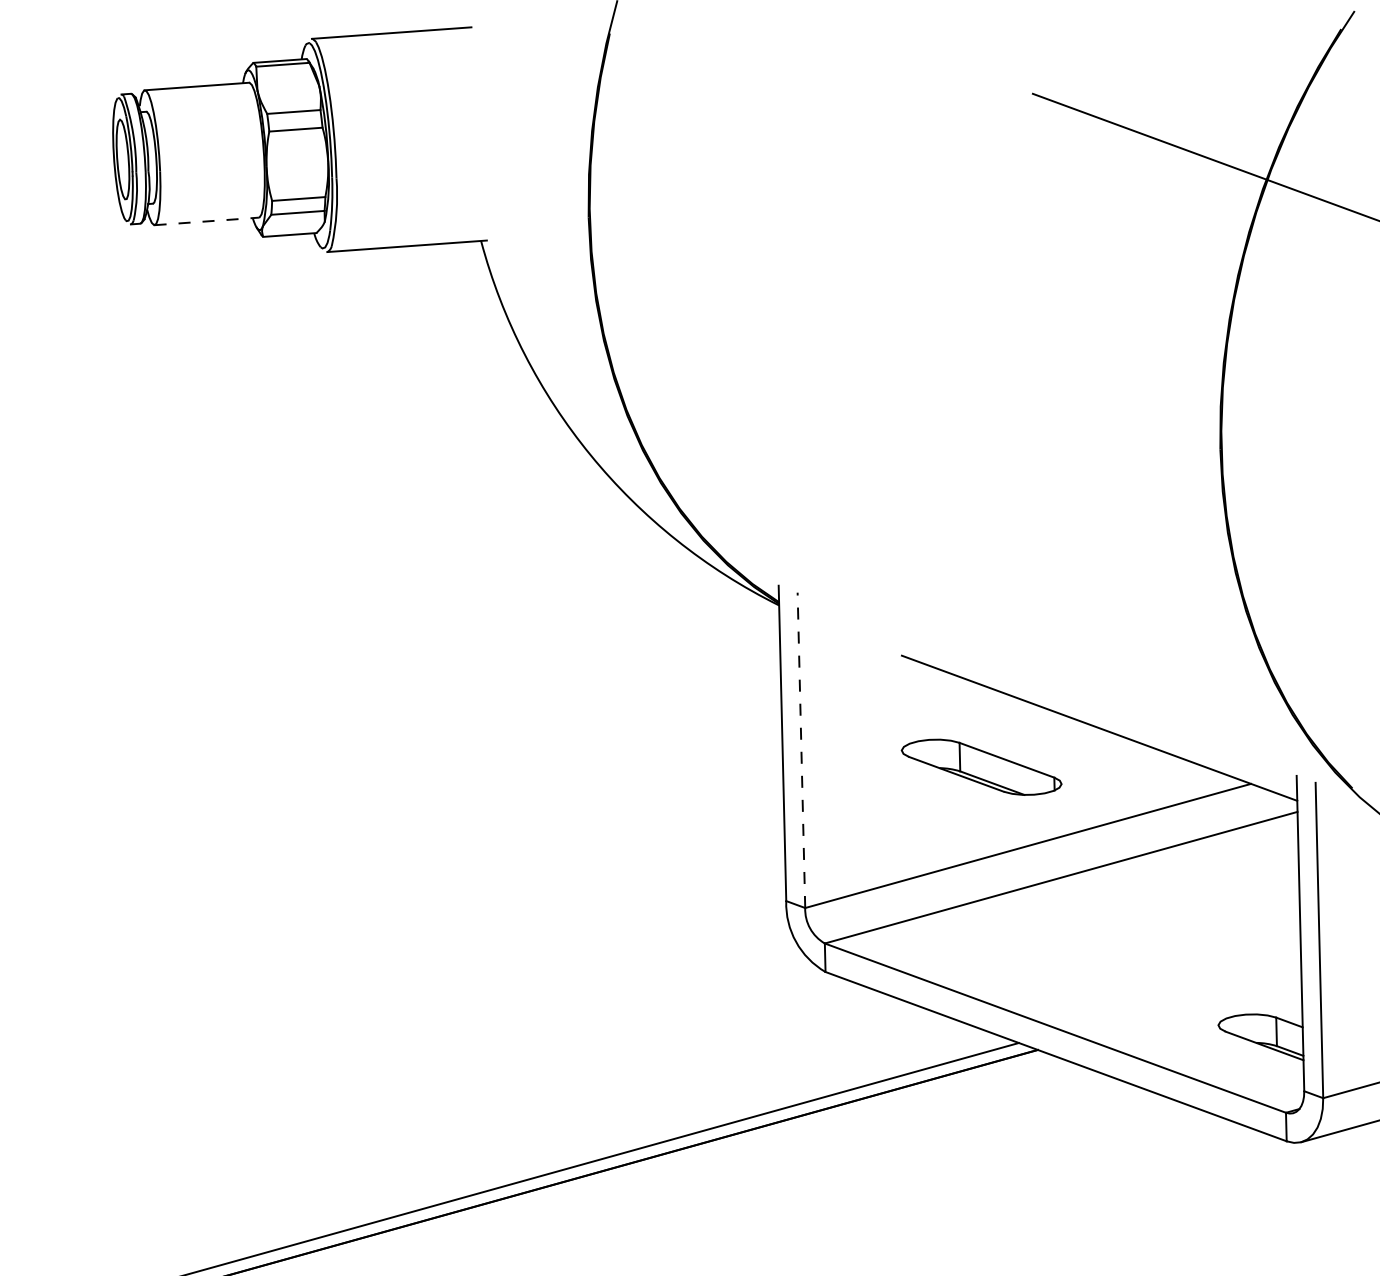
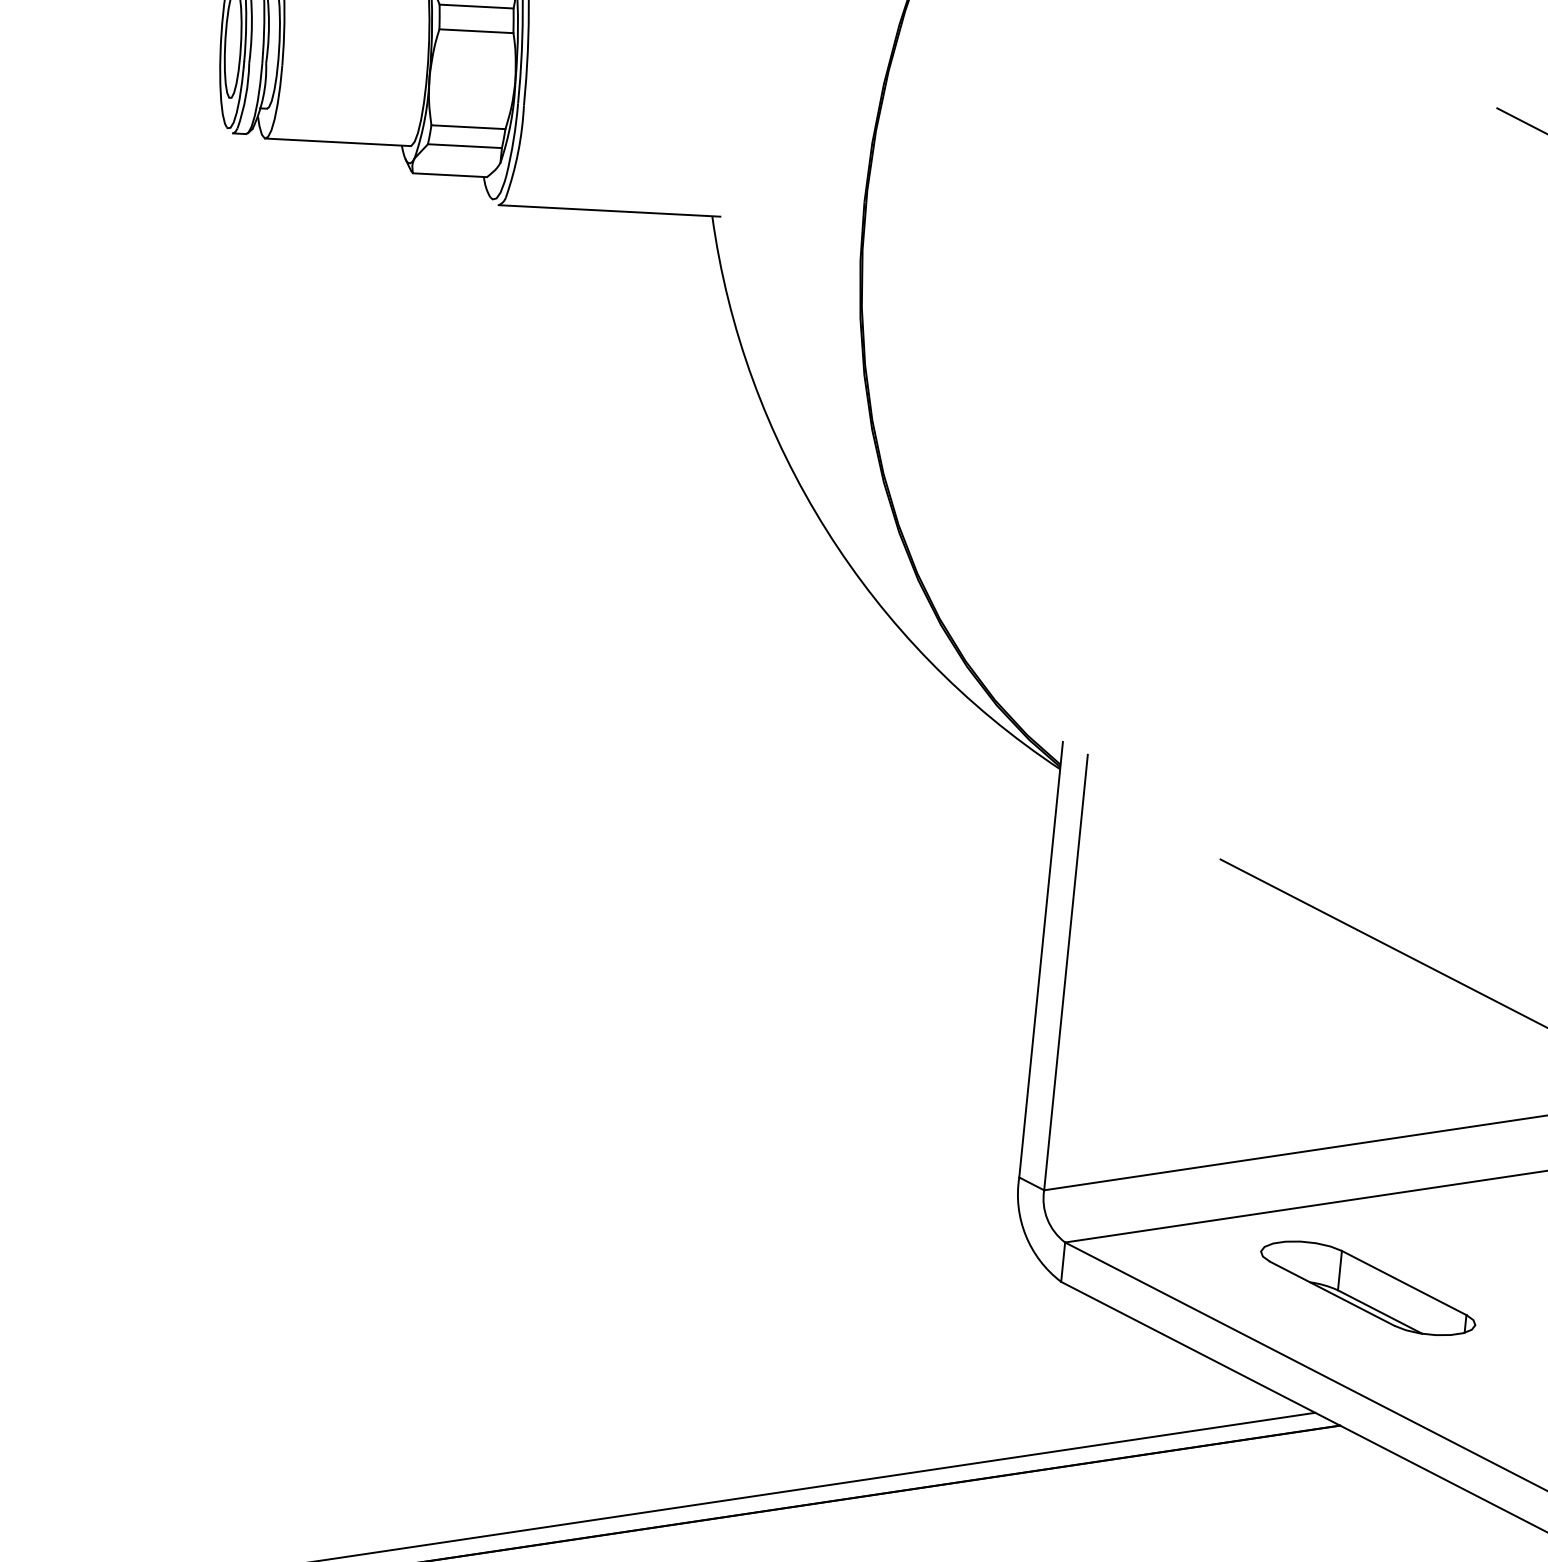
line: (207, 221) -> (338, 142), dashed -> solid
line: (801, 750) -> (1066, 972), dashed -> solid
part: (981, 766) -> (1368, 1287), moved

